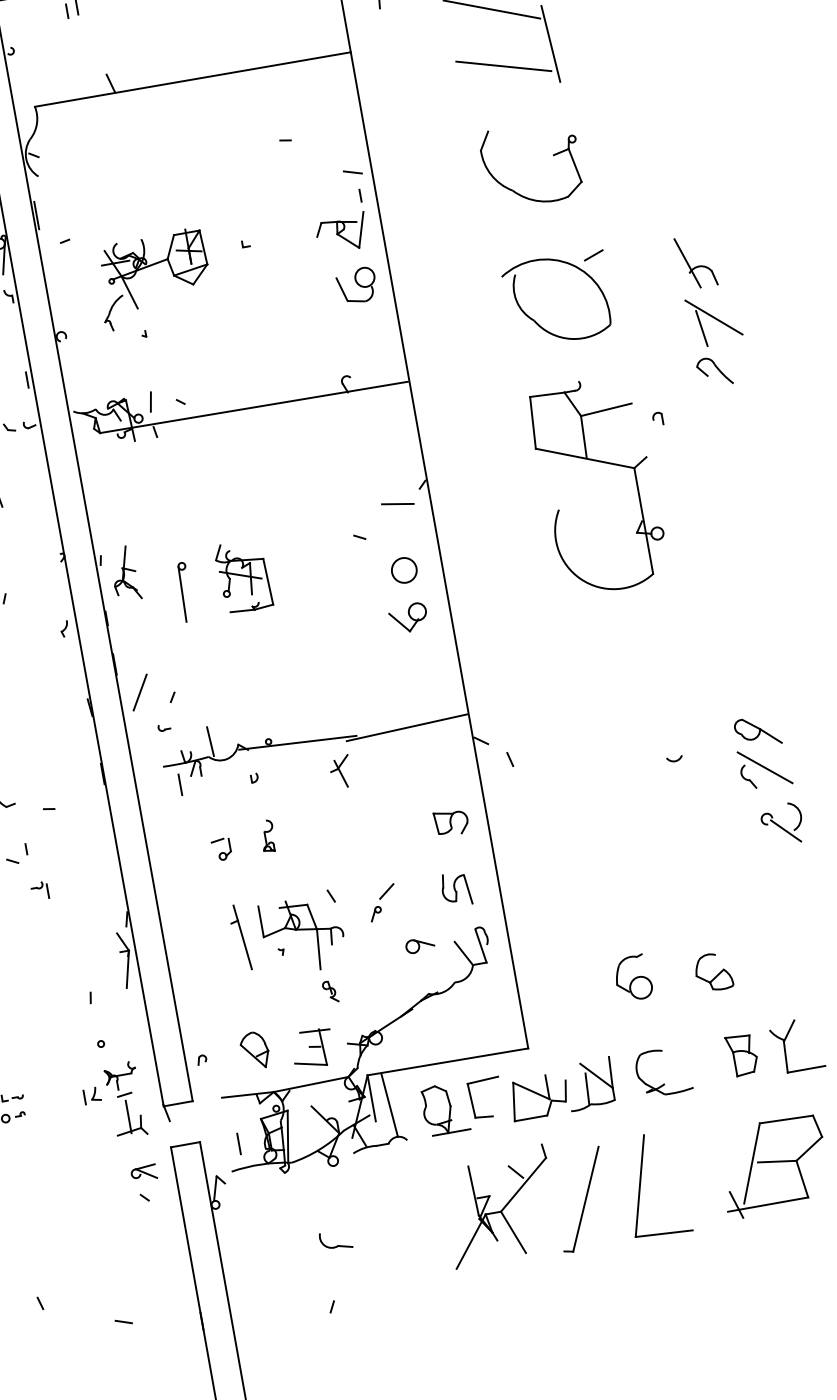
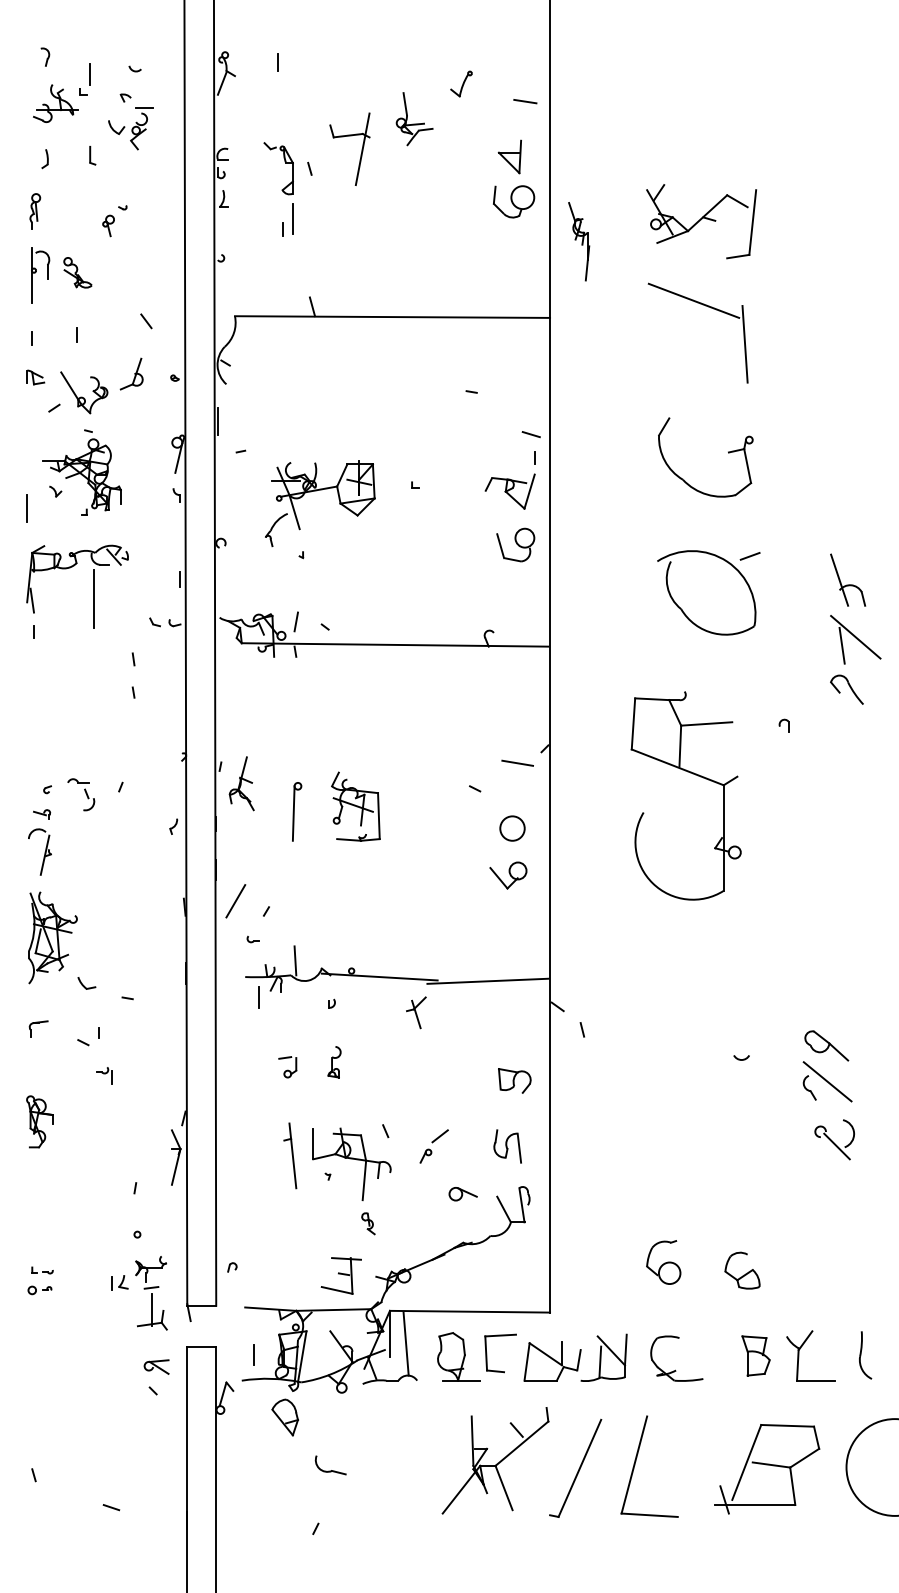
line: (503, 65) -> (695, 357), removed
part: (601, 462) -> (692, 774), moved
part: (255, 1050) -> (285, 1417), moved

